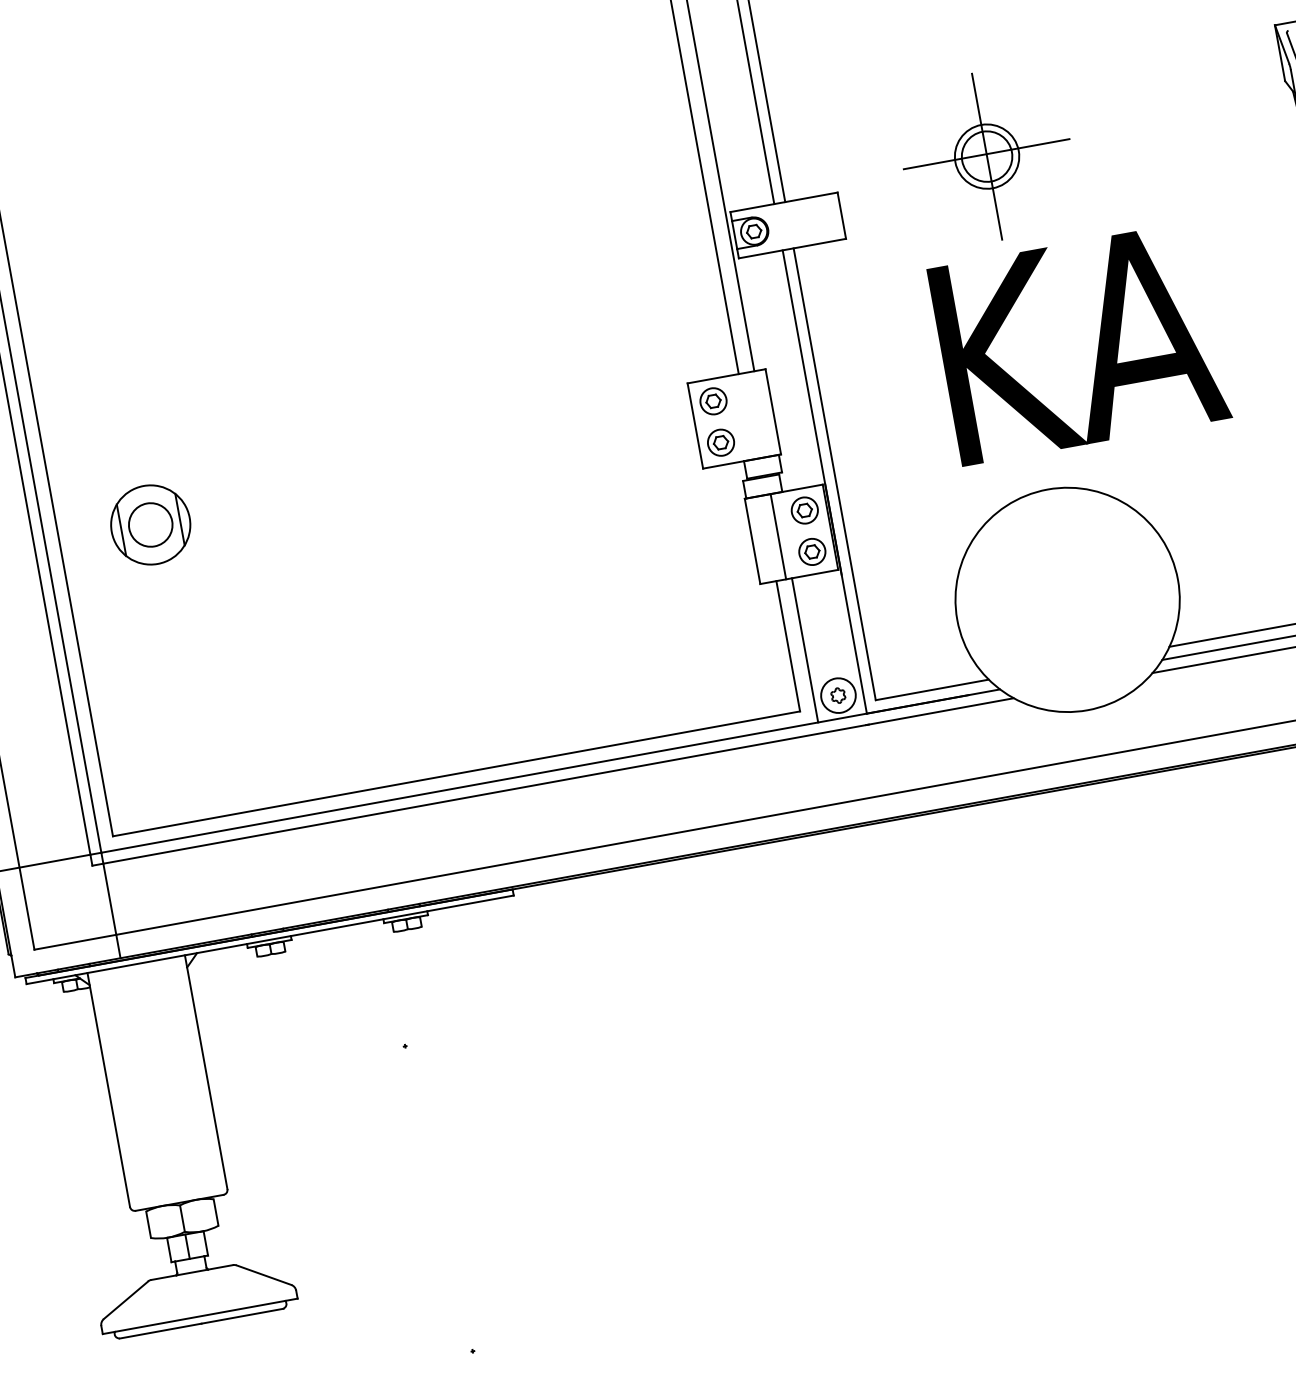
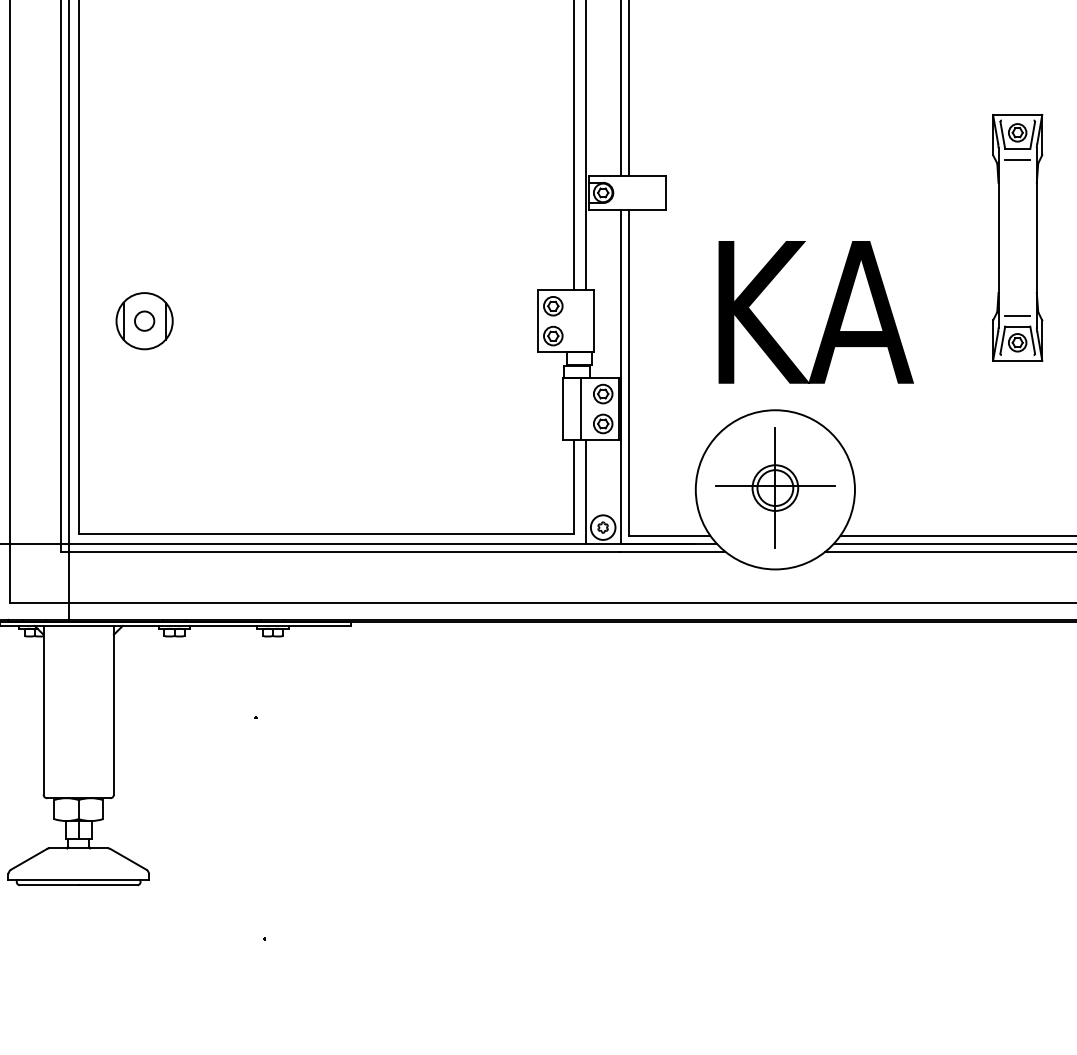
part: (987, 155) -> (775, 487), moved
circle: (150, 524) -> (144, 320), size x0.62

